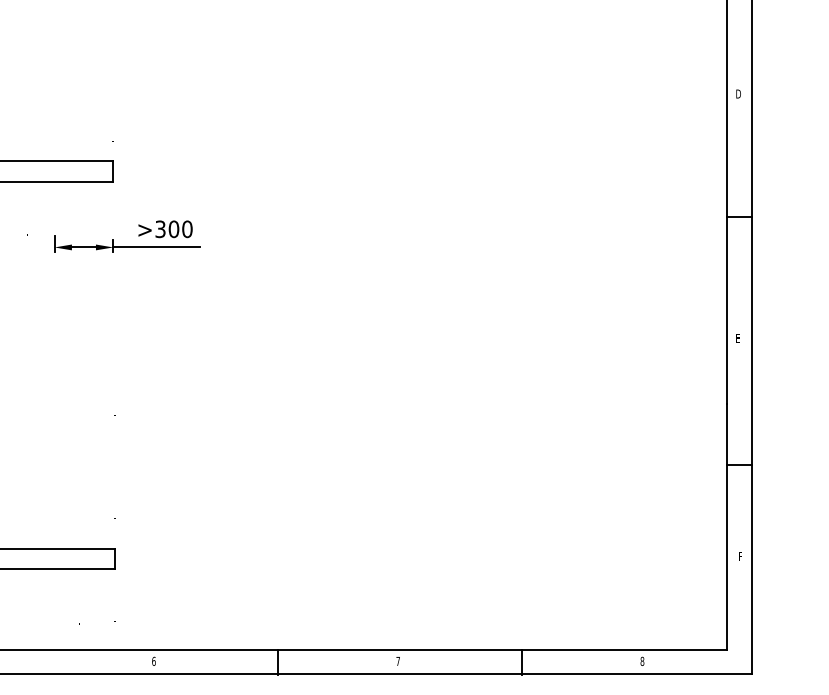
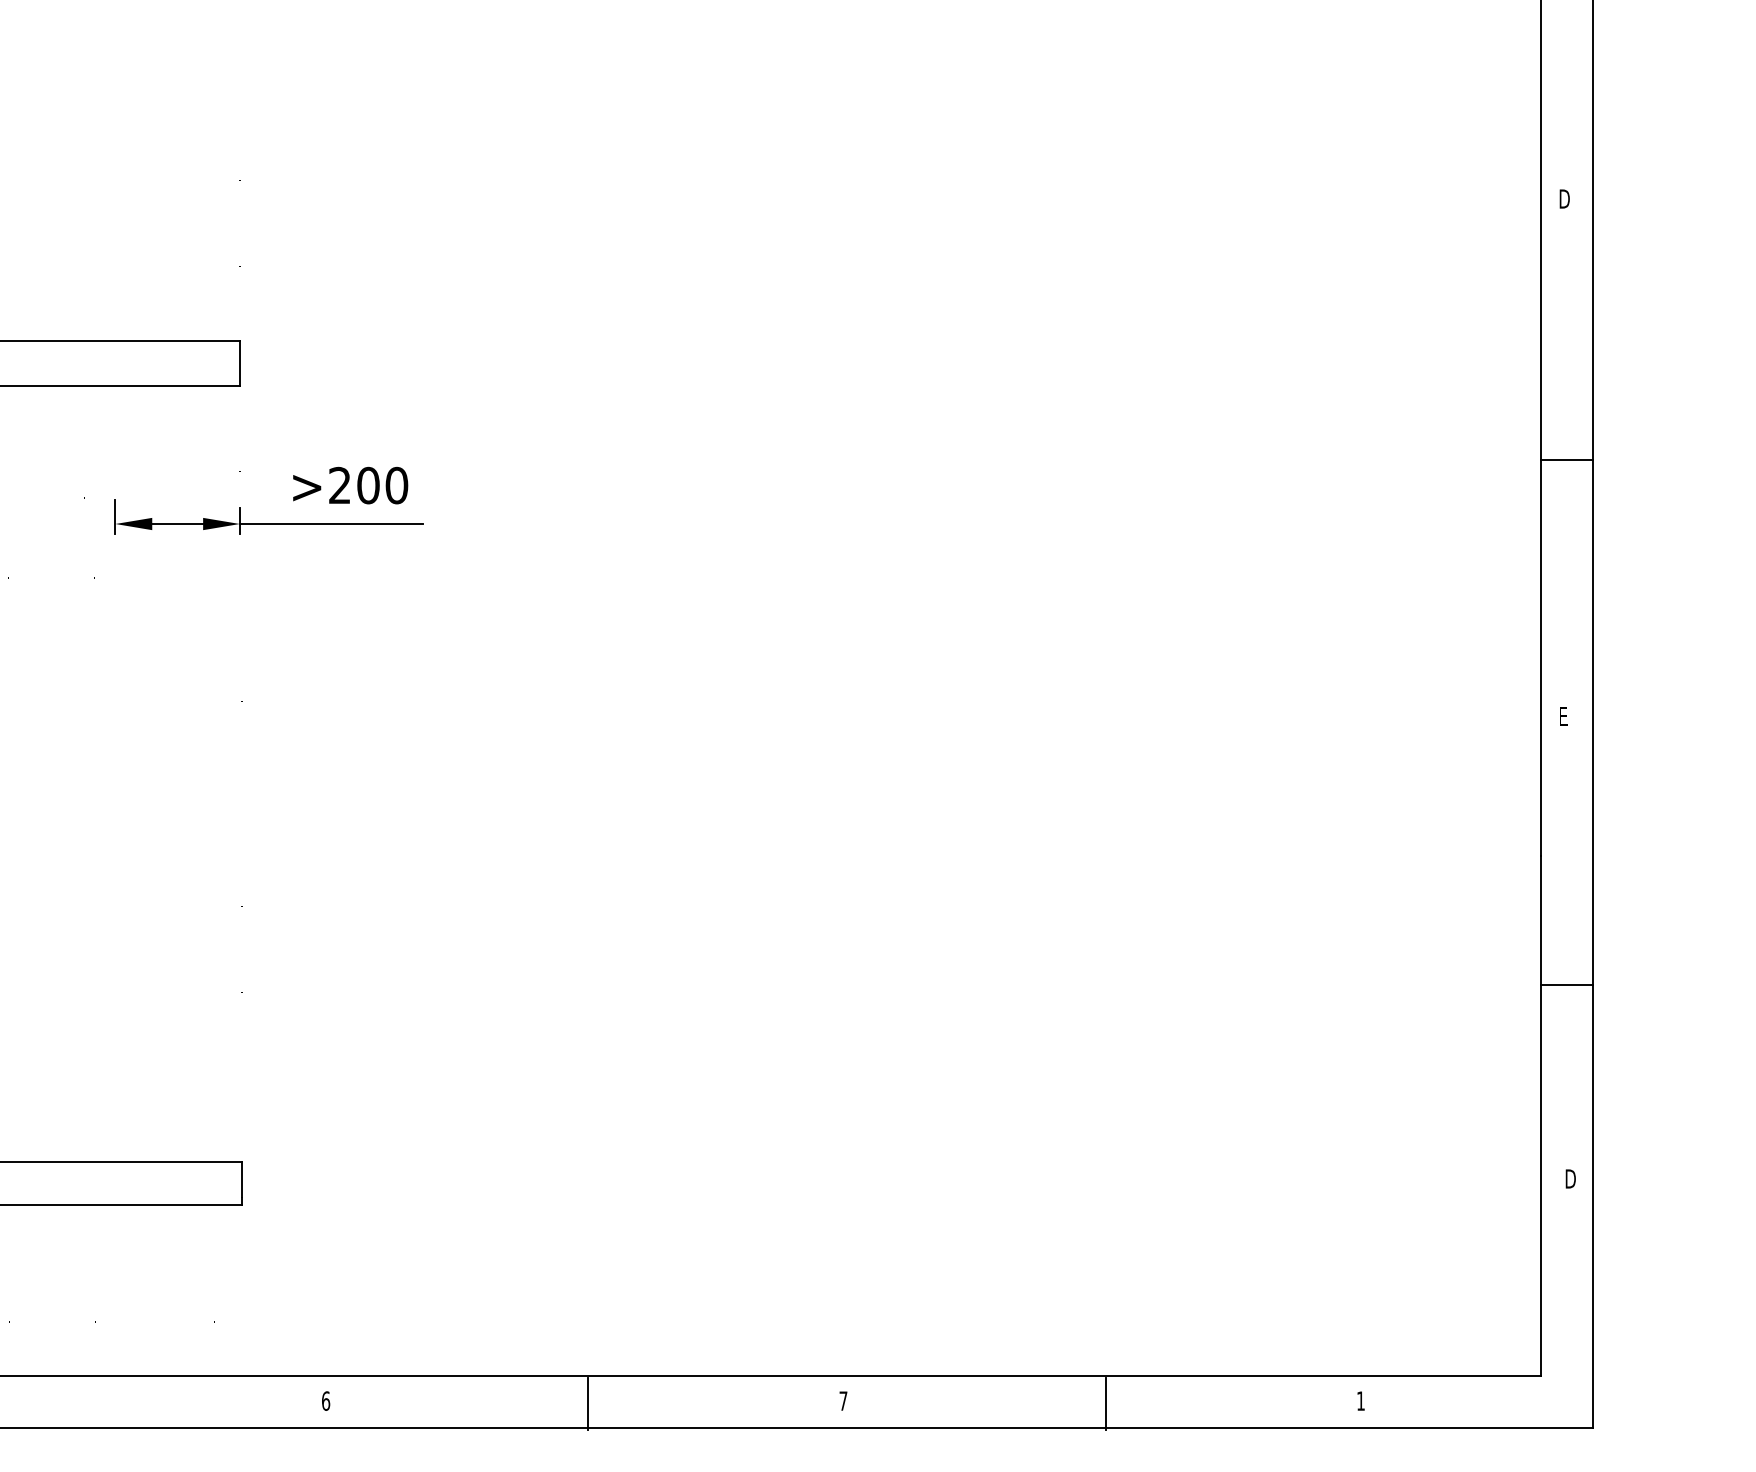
text: (160, 229) -> (339, 485), >300 -> >200
text: (741, 556) -> (1570, 1178), F -> D
text: (642, 660) -> (1361, 1399), 8 -> 1

